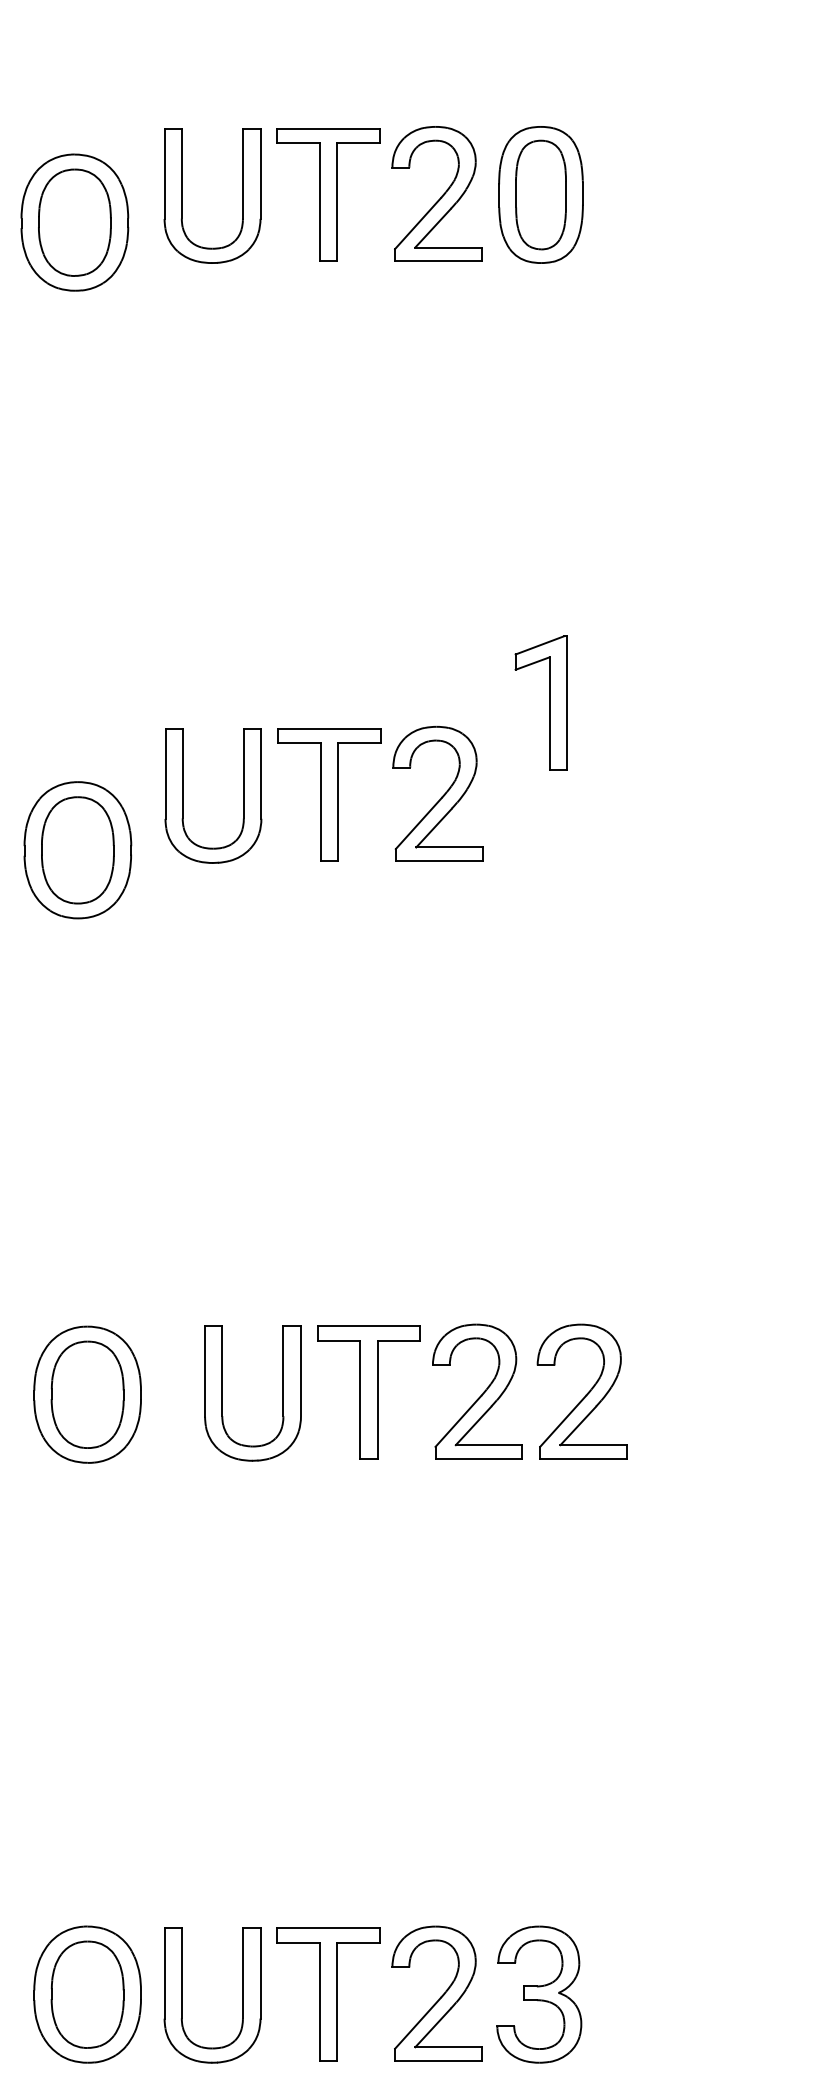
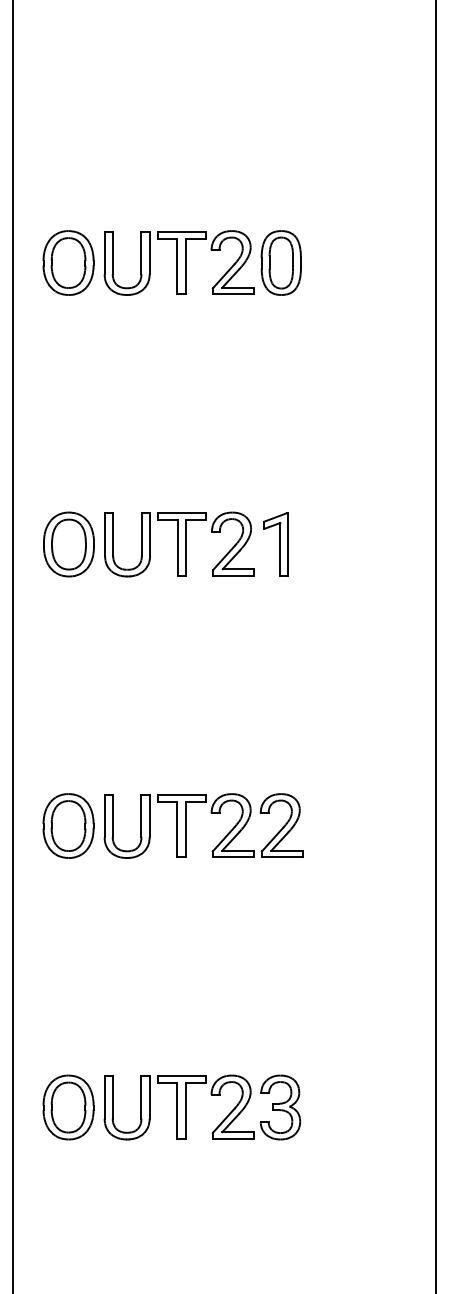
part: (74, 221) -> (68, 262), moved
part: (539, 703) -> (275, 544), moved
part: (76, 850) -> (68, 544), moved
part: (432, 1365) -> (211, 813), moved

